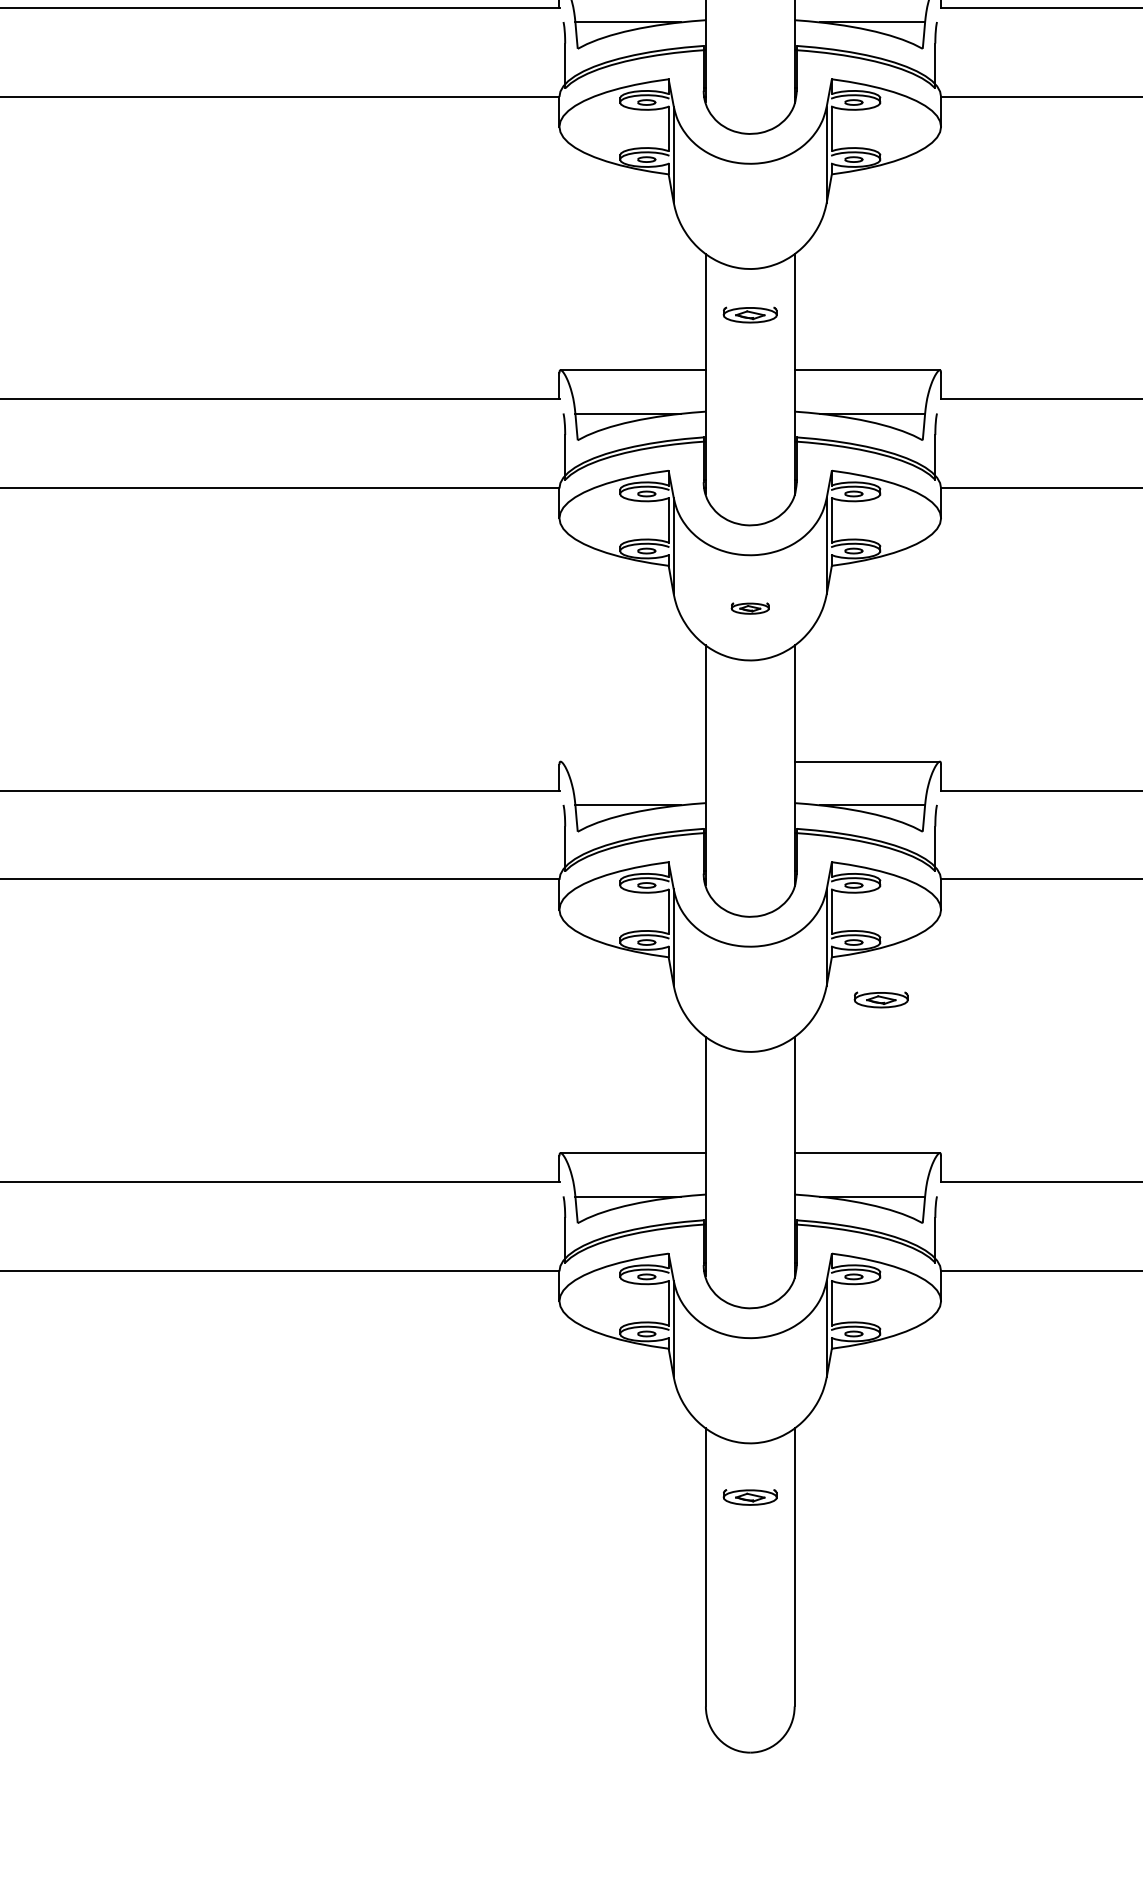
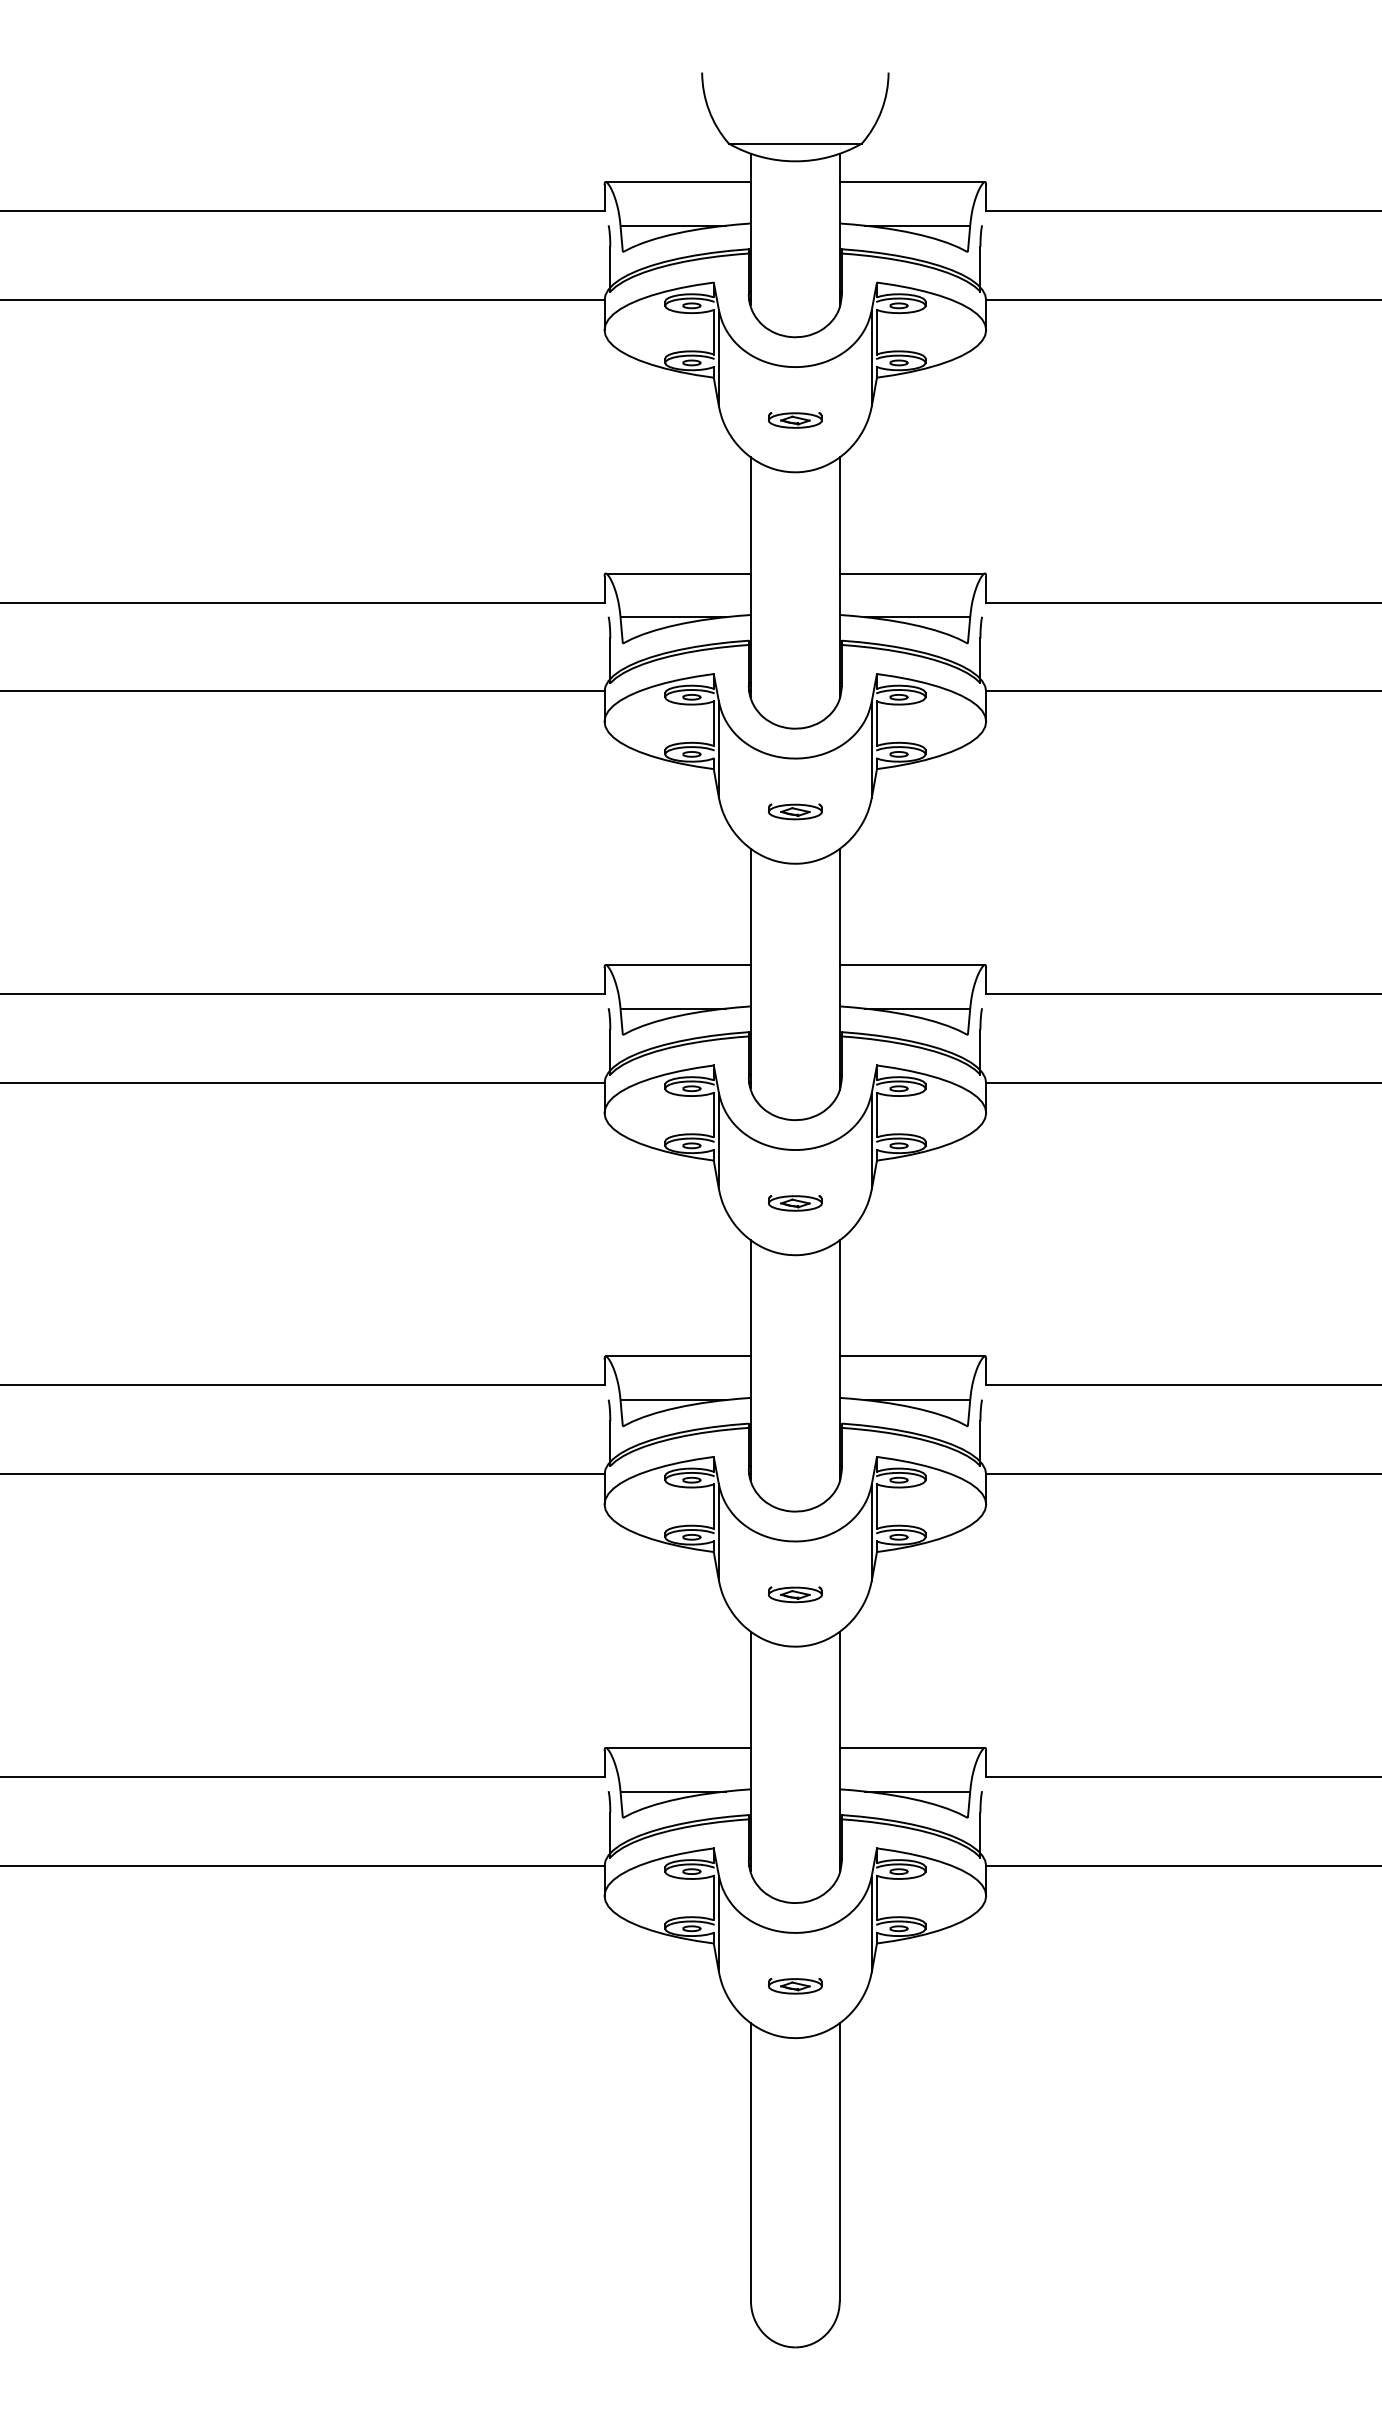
part: (749, 314) -> (794, 811), moved
part: (750, 608) -> (795, 1203), size x1.43
line: (632, 761) -> (677, 1356), added
part: (880, 999) -> (794, 1594), moved
part: (750, 1496) -> (795, 1985), moved

